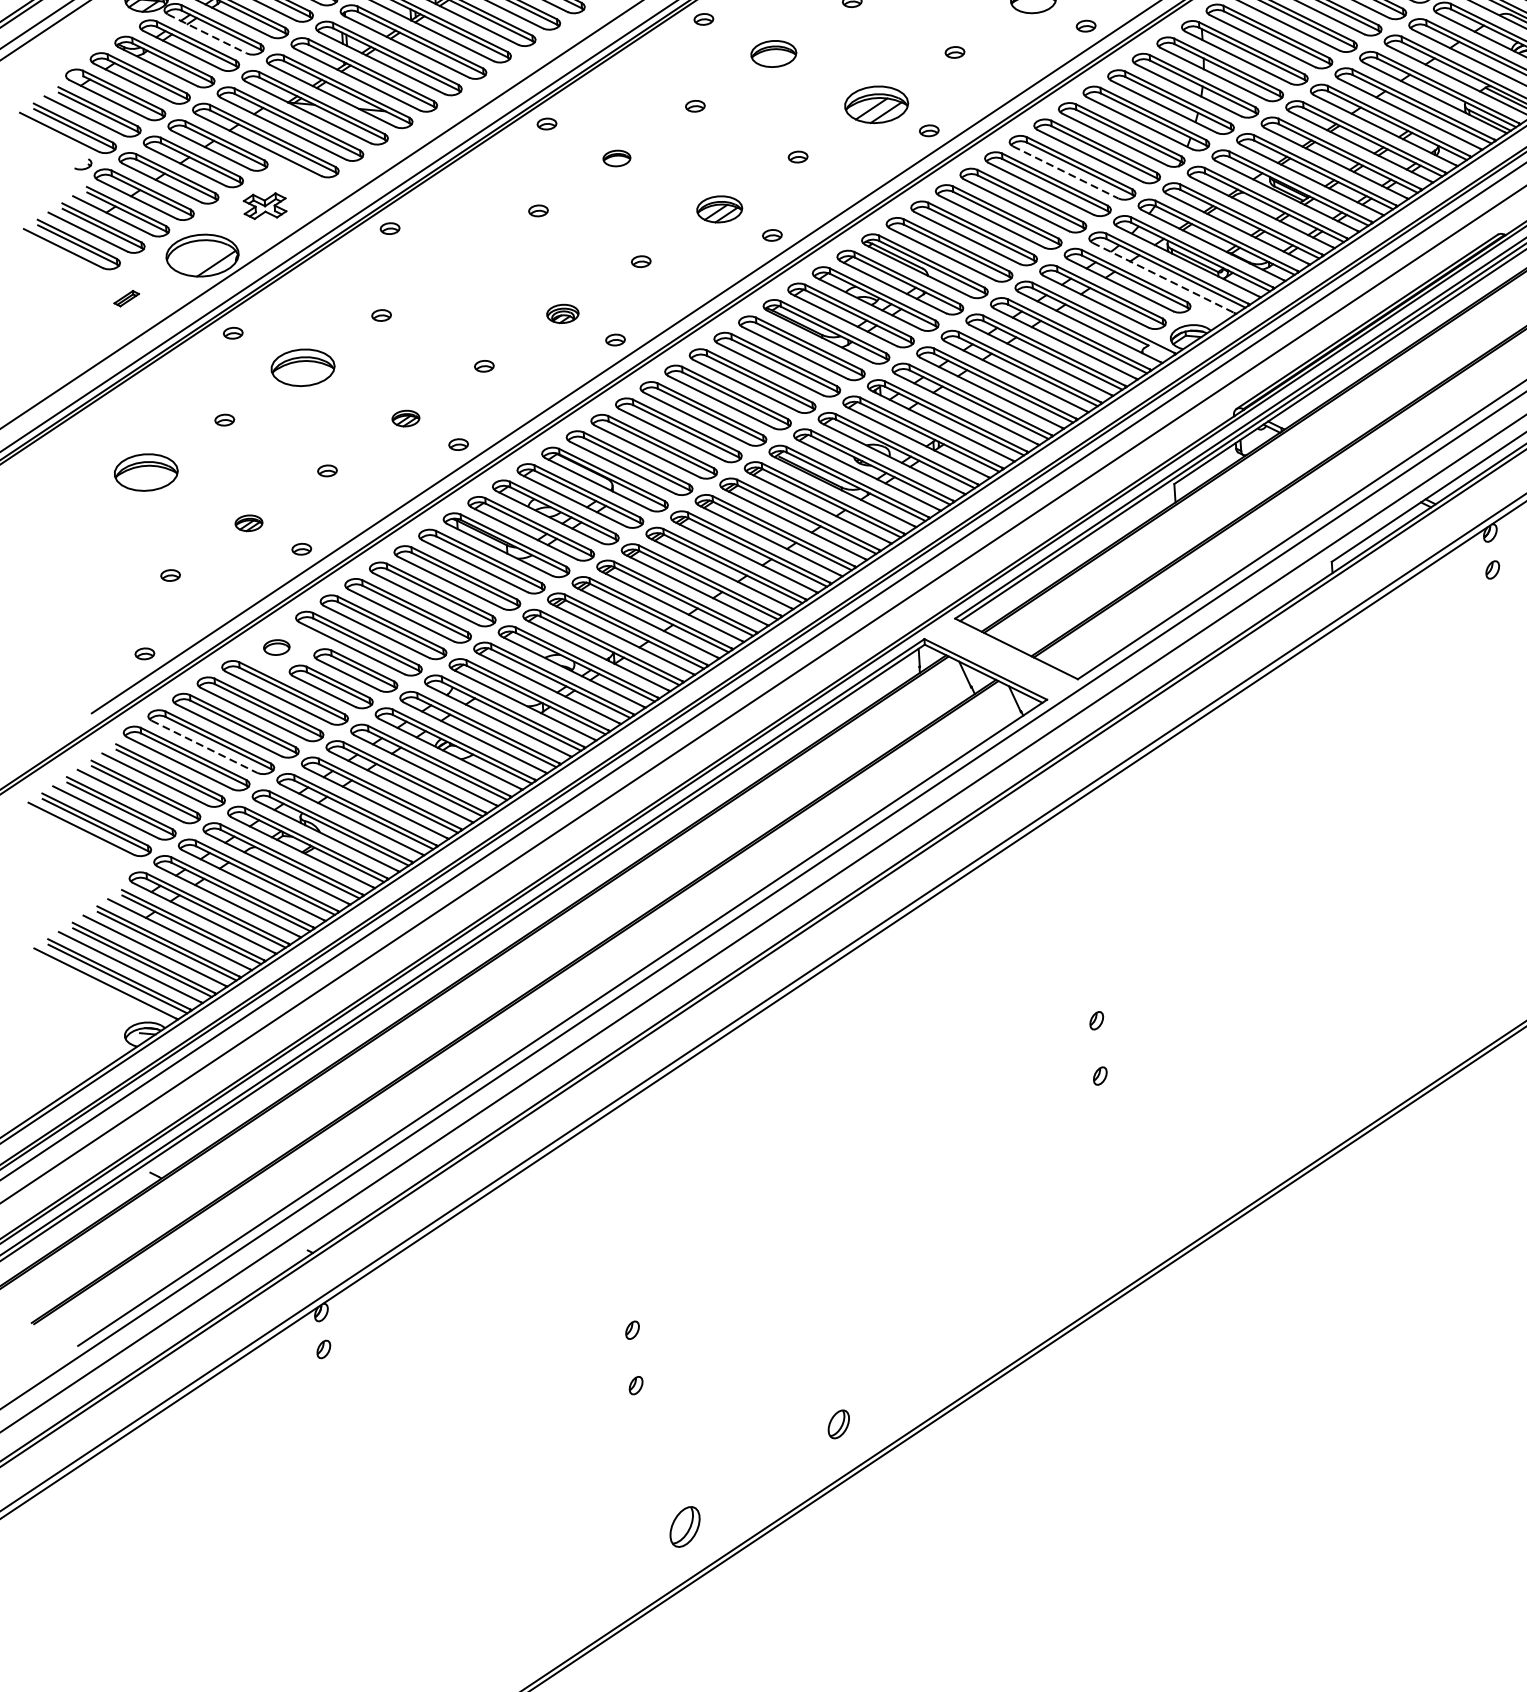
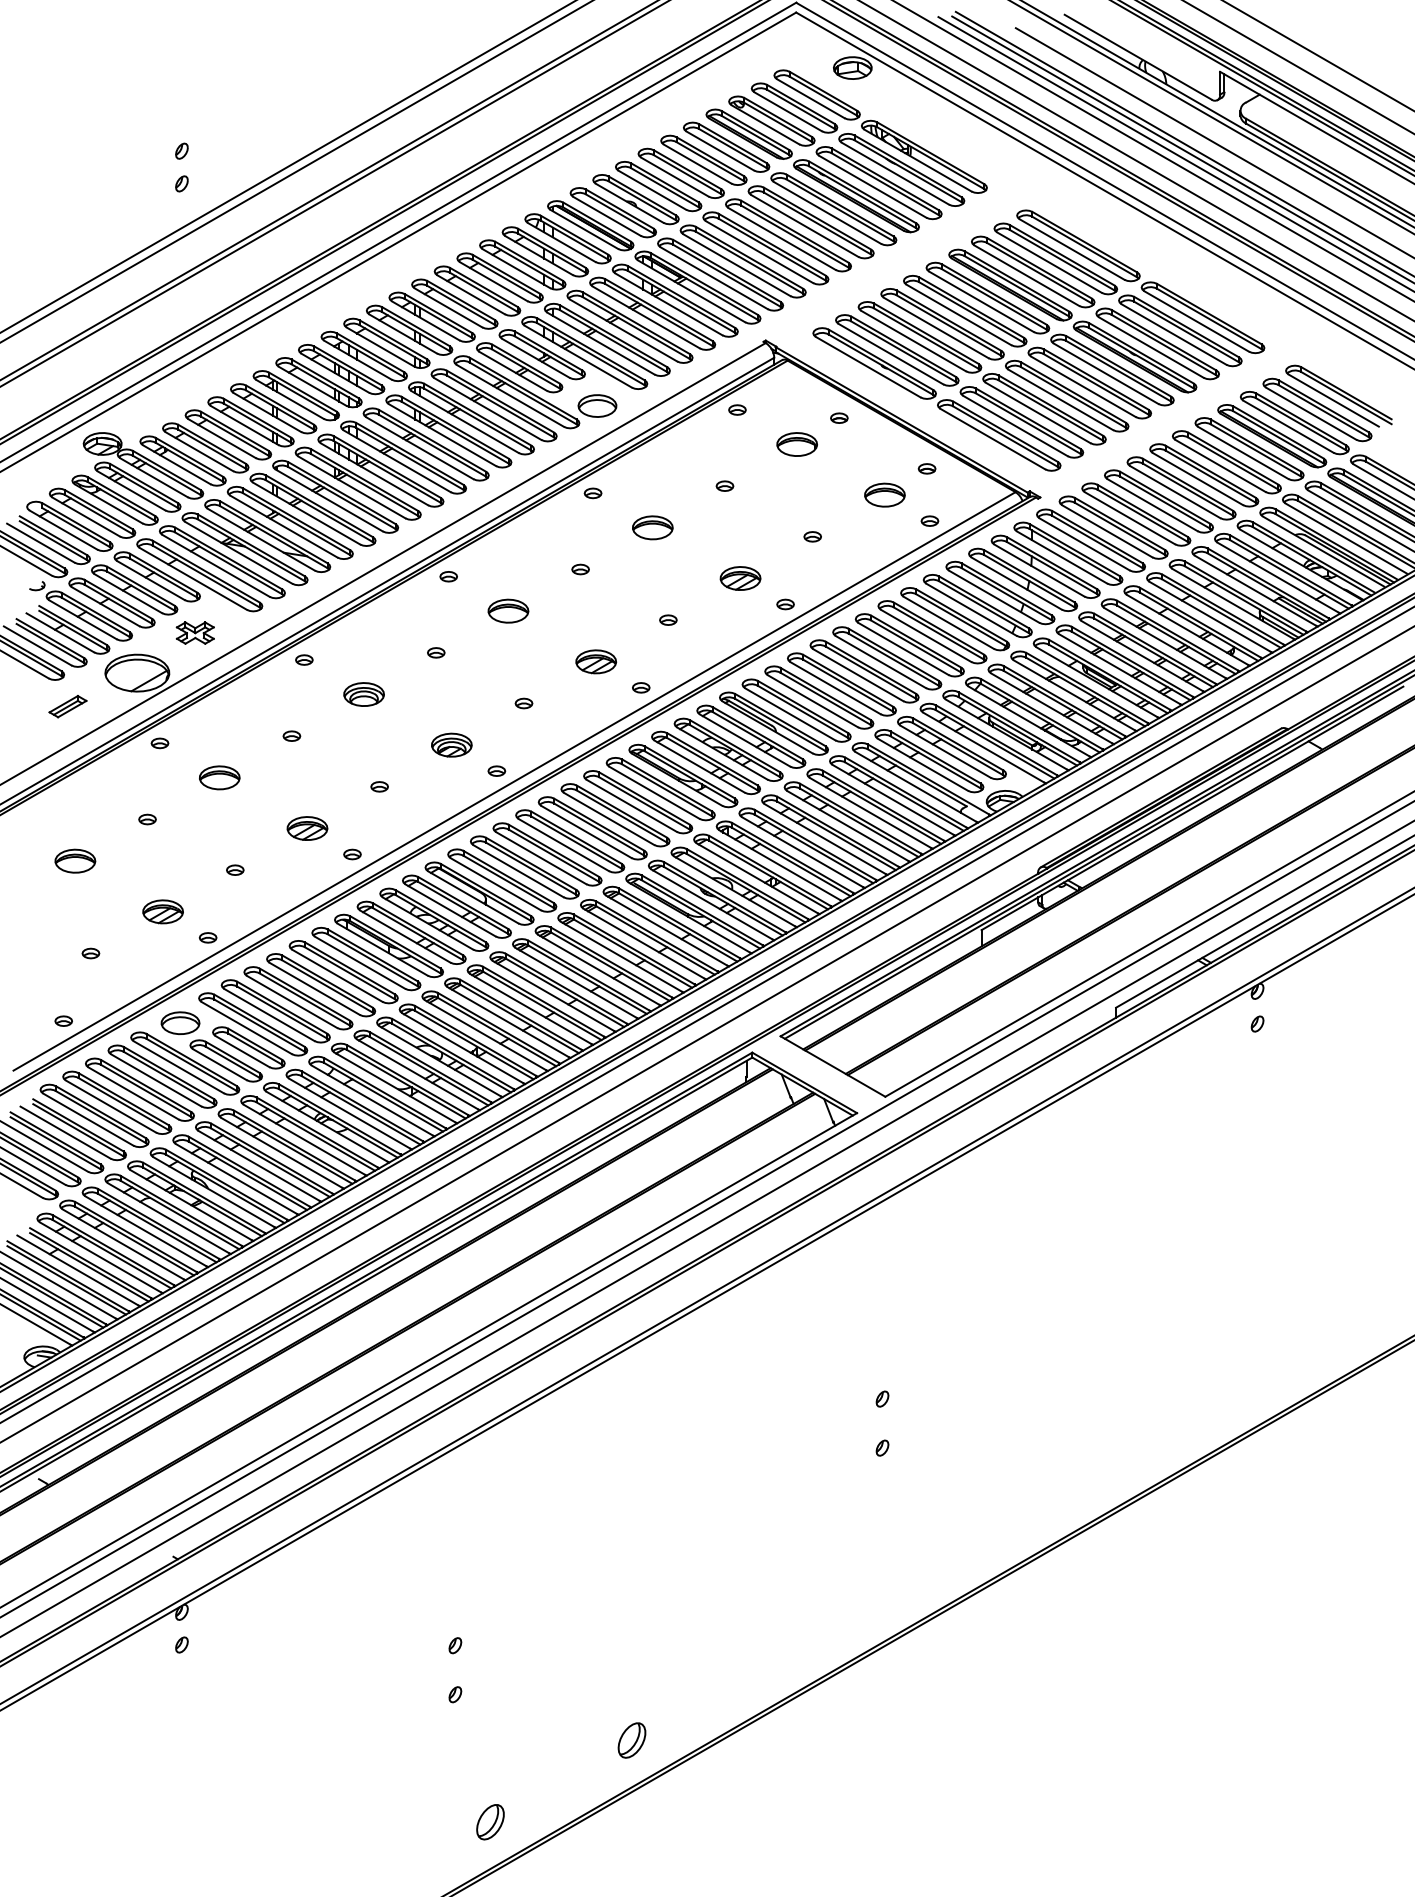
line: (207, 34) -> (154, 478), dashed -> solid
part: (876, 104) -> (740, 578), size x0.71
part: (616, 157) -> (508, 610), size x1.67
line: (1065, 173) -> (903, 649), dashed -> solid
part: (459, 263) -> (363, 694), added
line: (1164, 277) -> (984, 747), dashed -> solid
part: (126, 298) -> (67, 706), size x1.67
part: (562, 313) -> (451, 744), size x1.43
part: (302, 367) -> (219, 777), size x0.71
part: (405, 418) -> (307, 828), size x1.67
part: (146, 471) -> (75, 860), size x0.71
part: (248, 522) -> (162, 911), size x1.67
part: (276, 646) -> (180, 1022), size x1.67
line: (204, 746) -> (111, 1106), dashed -> solid
part: (838, 1424) -> (631, 1740), size x1.43

